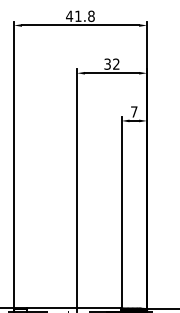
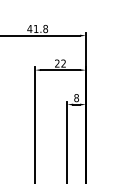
text: (107, 64) -> (57, 63), 32 -> 22
text: (134, 111) -> (76, 97), 7 -> 8

